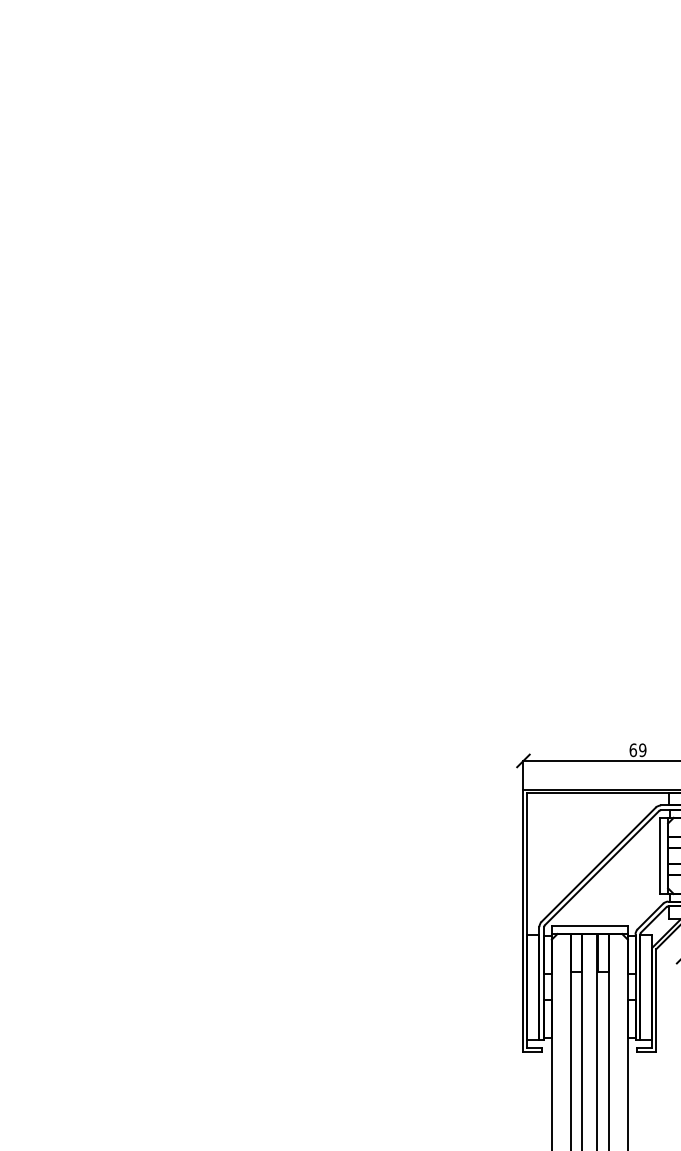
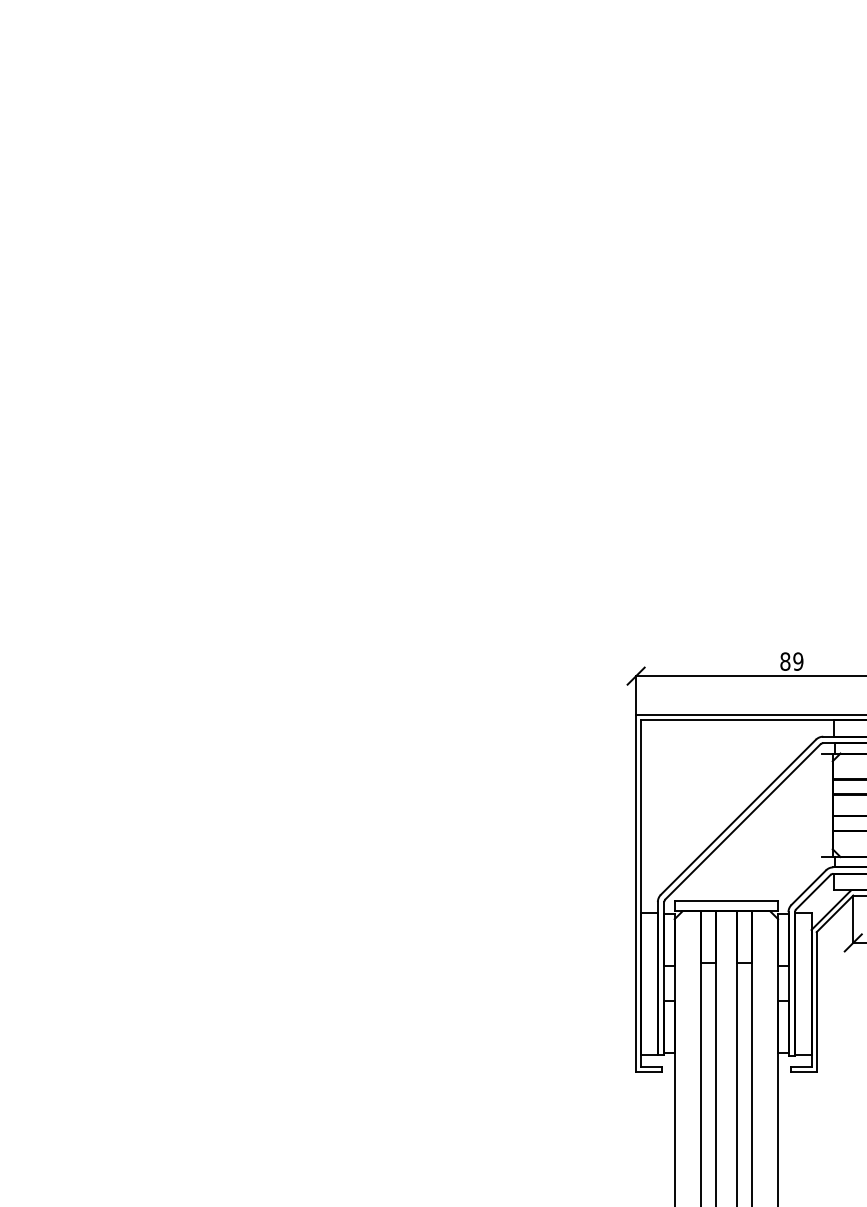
text: (633, 749) -> (785, 660), 69 -> 89
line: (660, 855) -> (822, 804), removed

